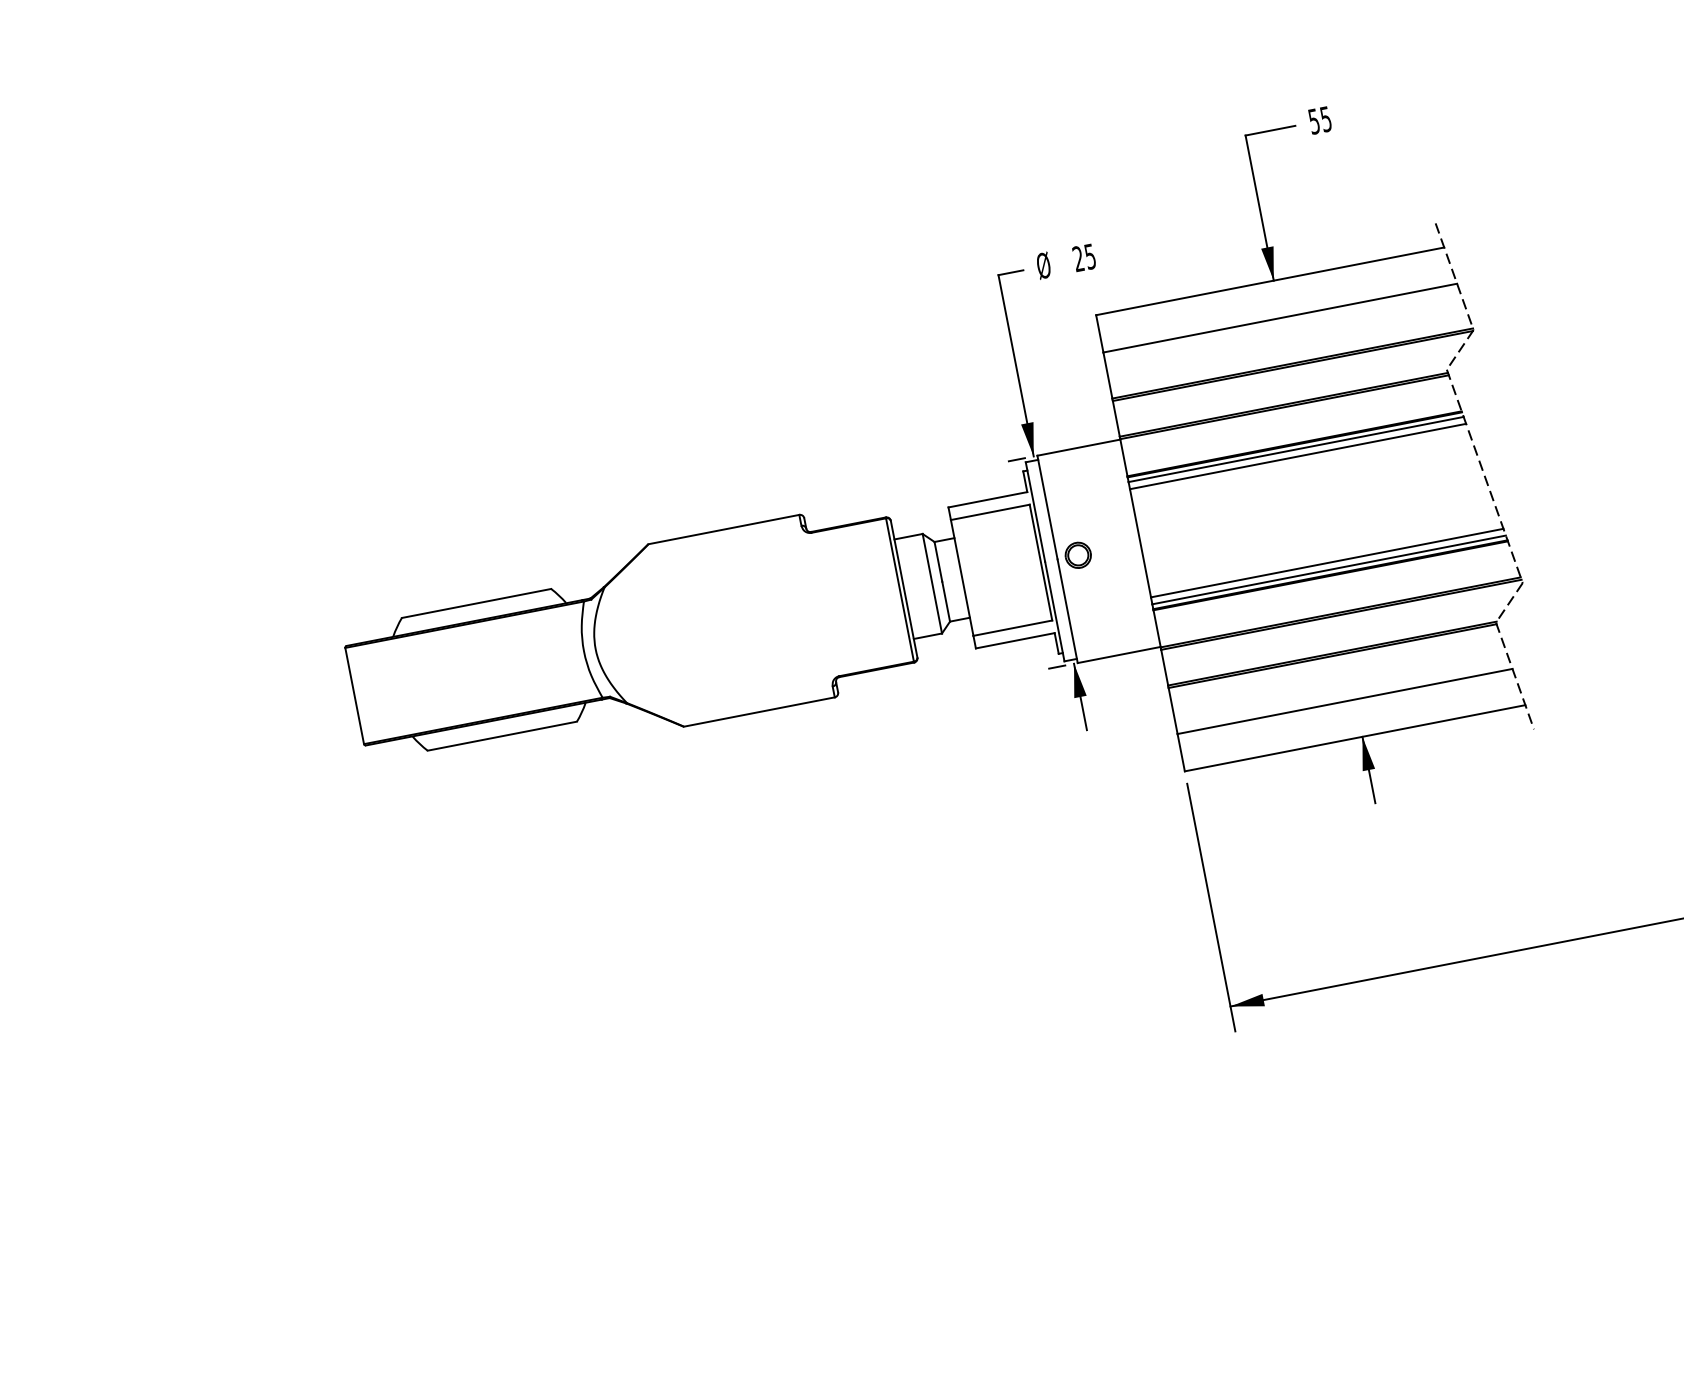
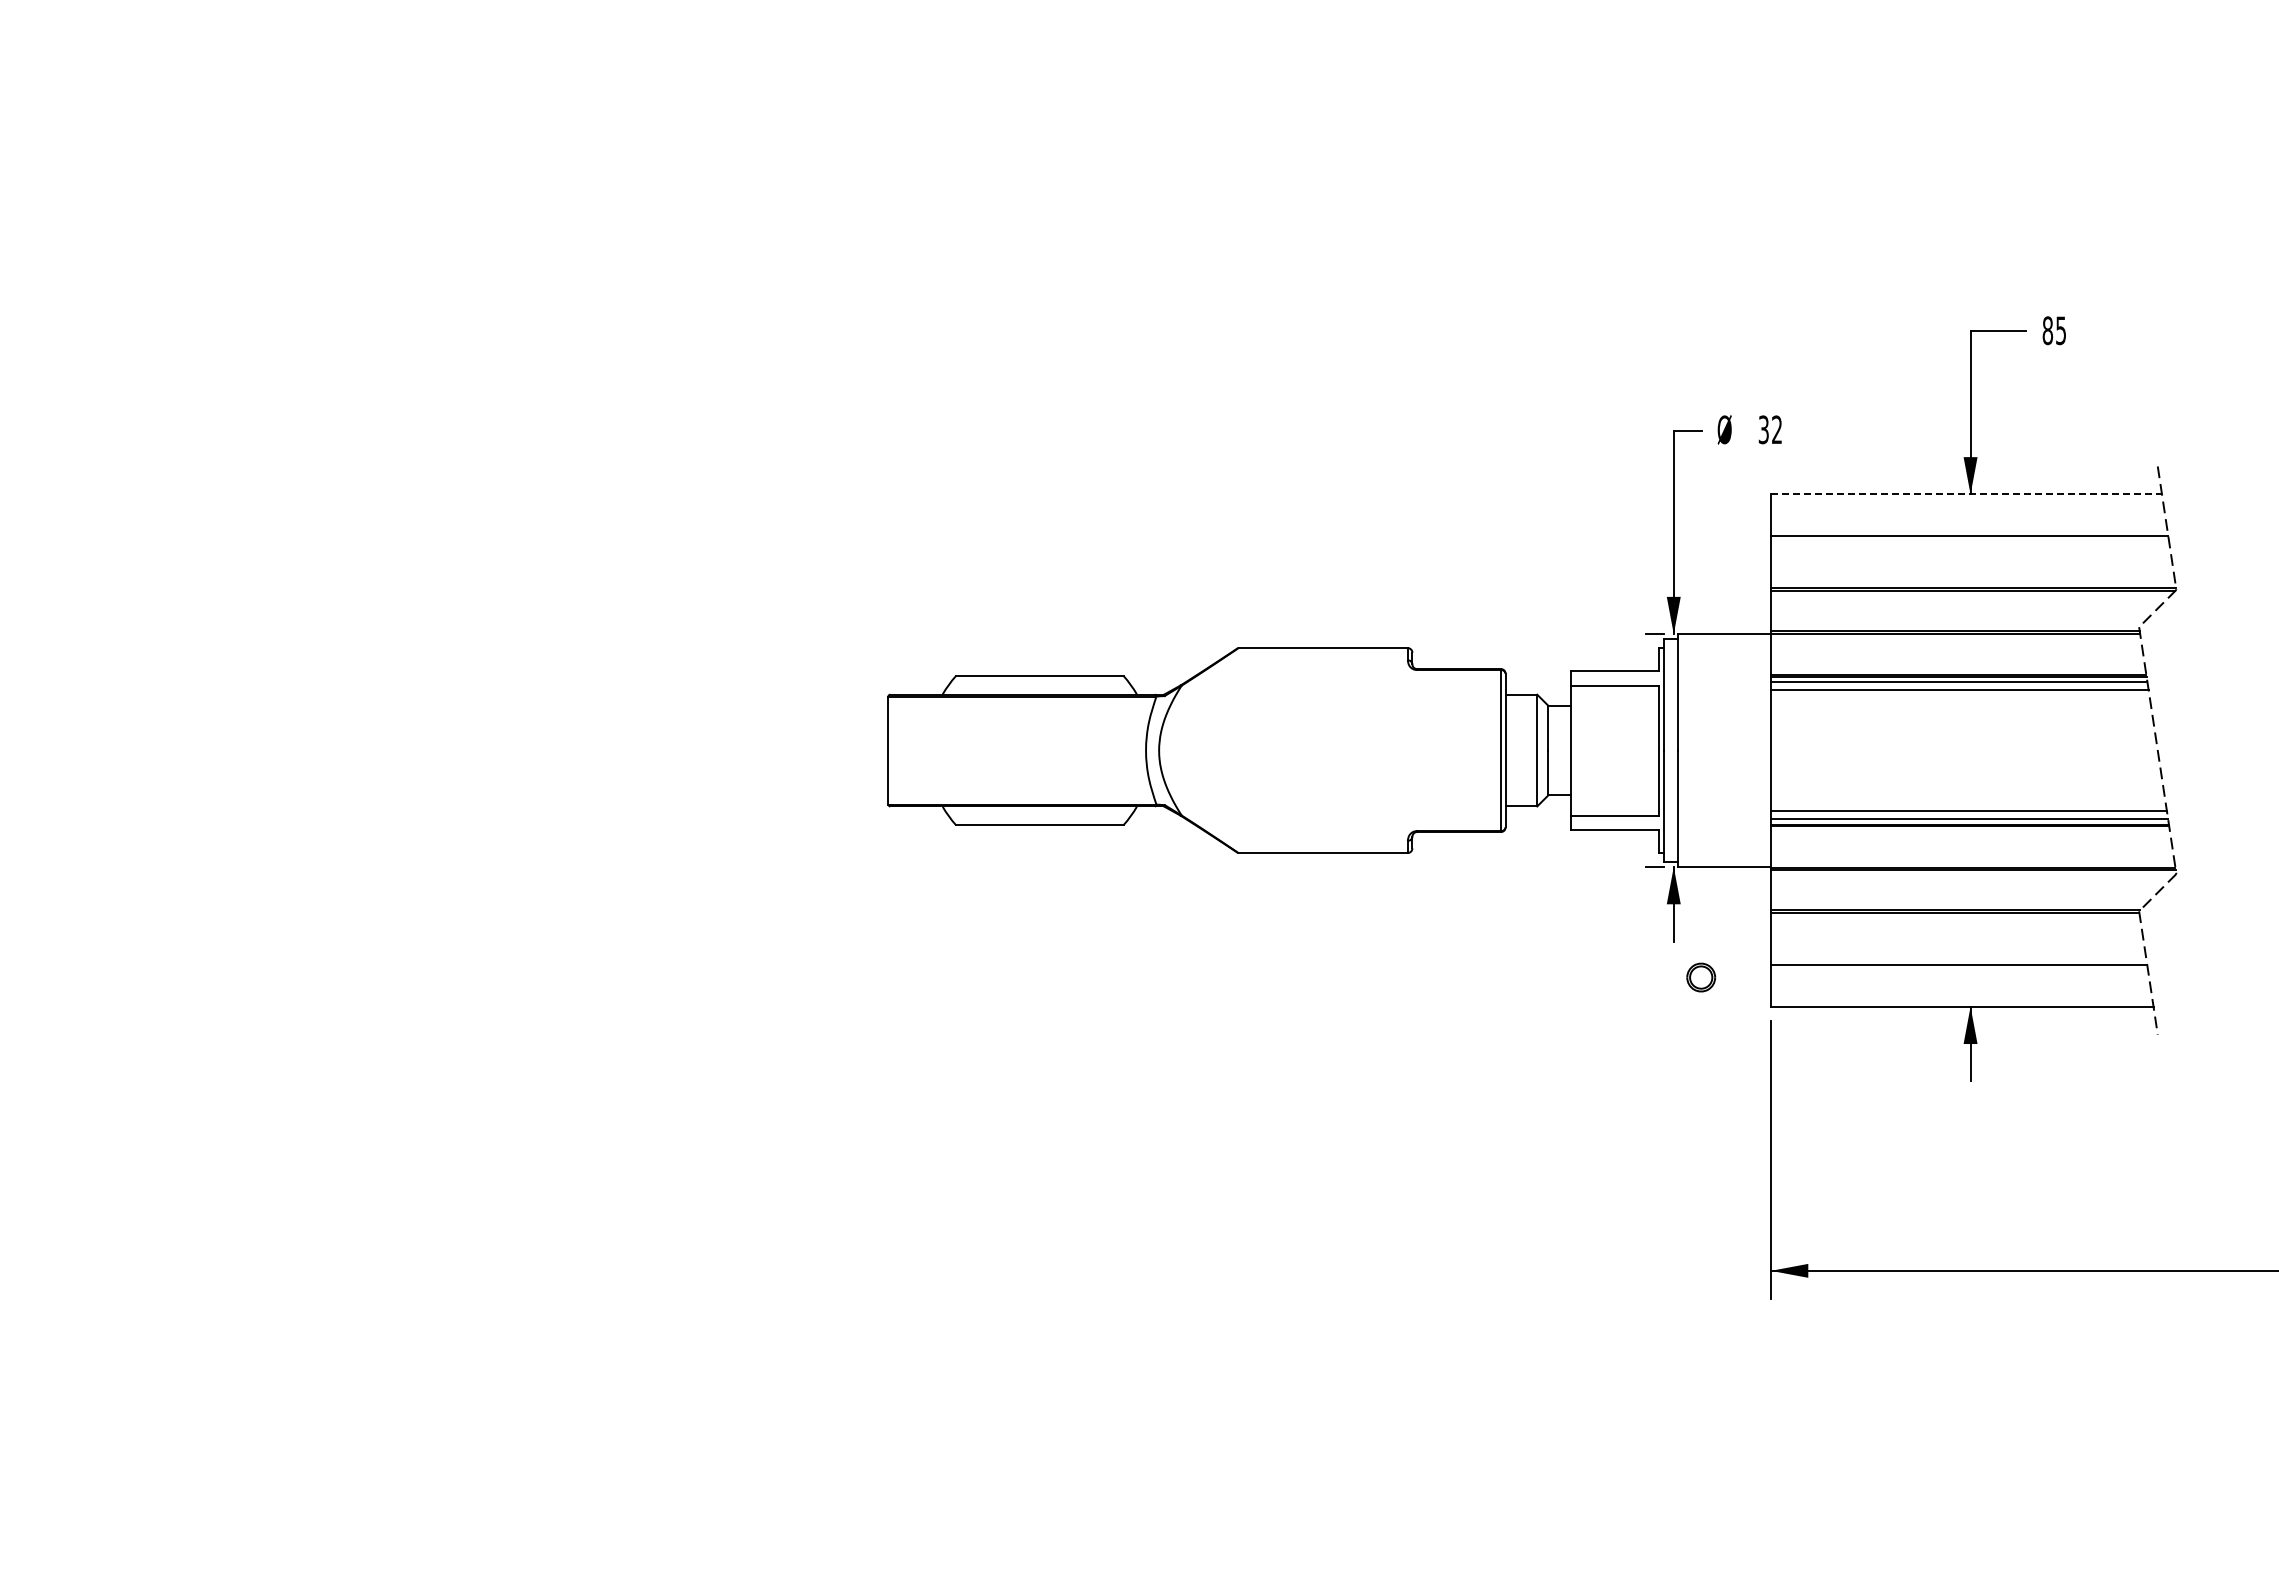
text: (1313, 121) -> (2047, 330), 55 -> 85
text: (1083, 257) -> (1769, 429), 25 -> 32
line: (1271, 281) -> (1967, 494), solid -> dashed
part: (1078, 555) -> (1701, 977), moved

